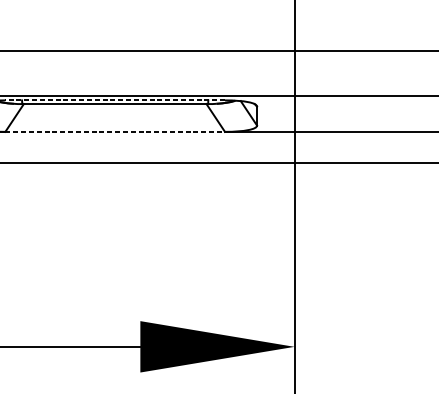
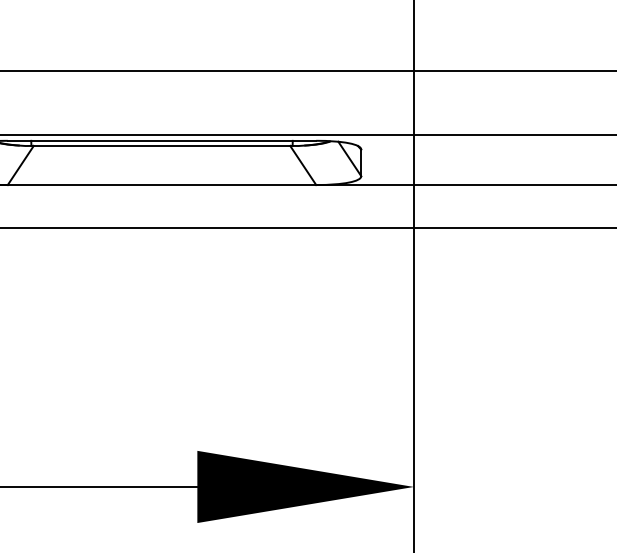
line: (114, 100) -> (161, 140), dashed -> solid
line: (115, 132) -> (162, 185), dashed -> solid

